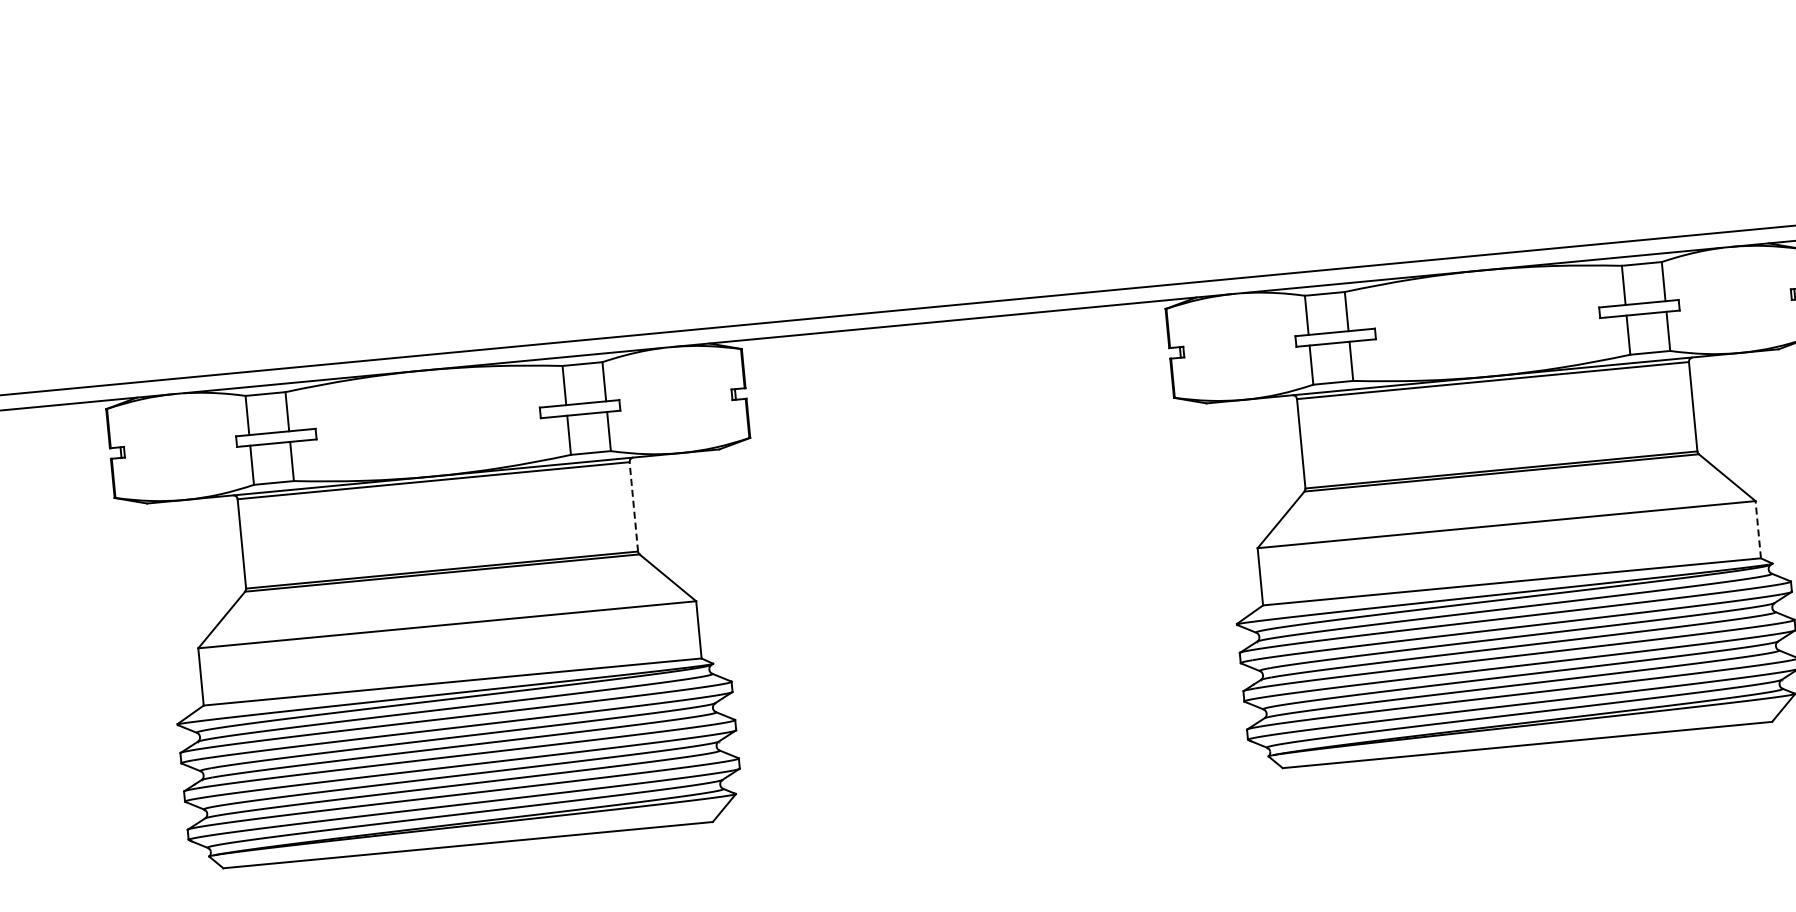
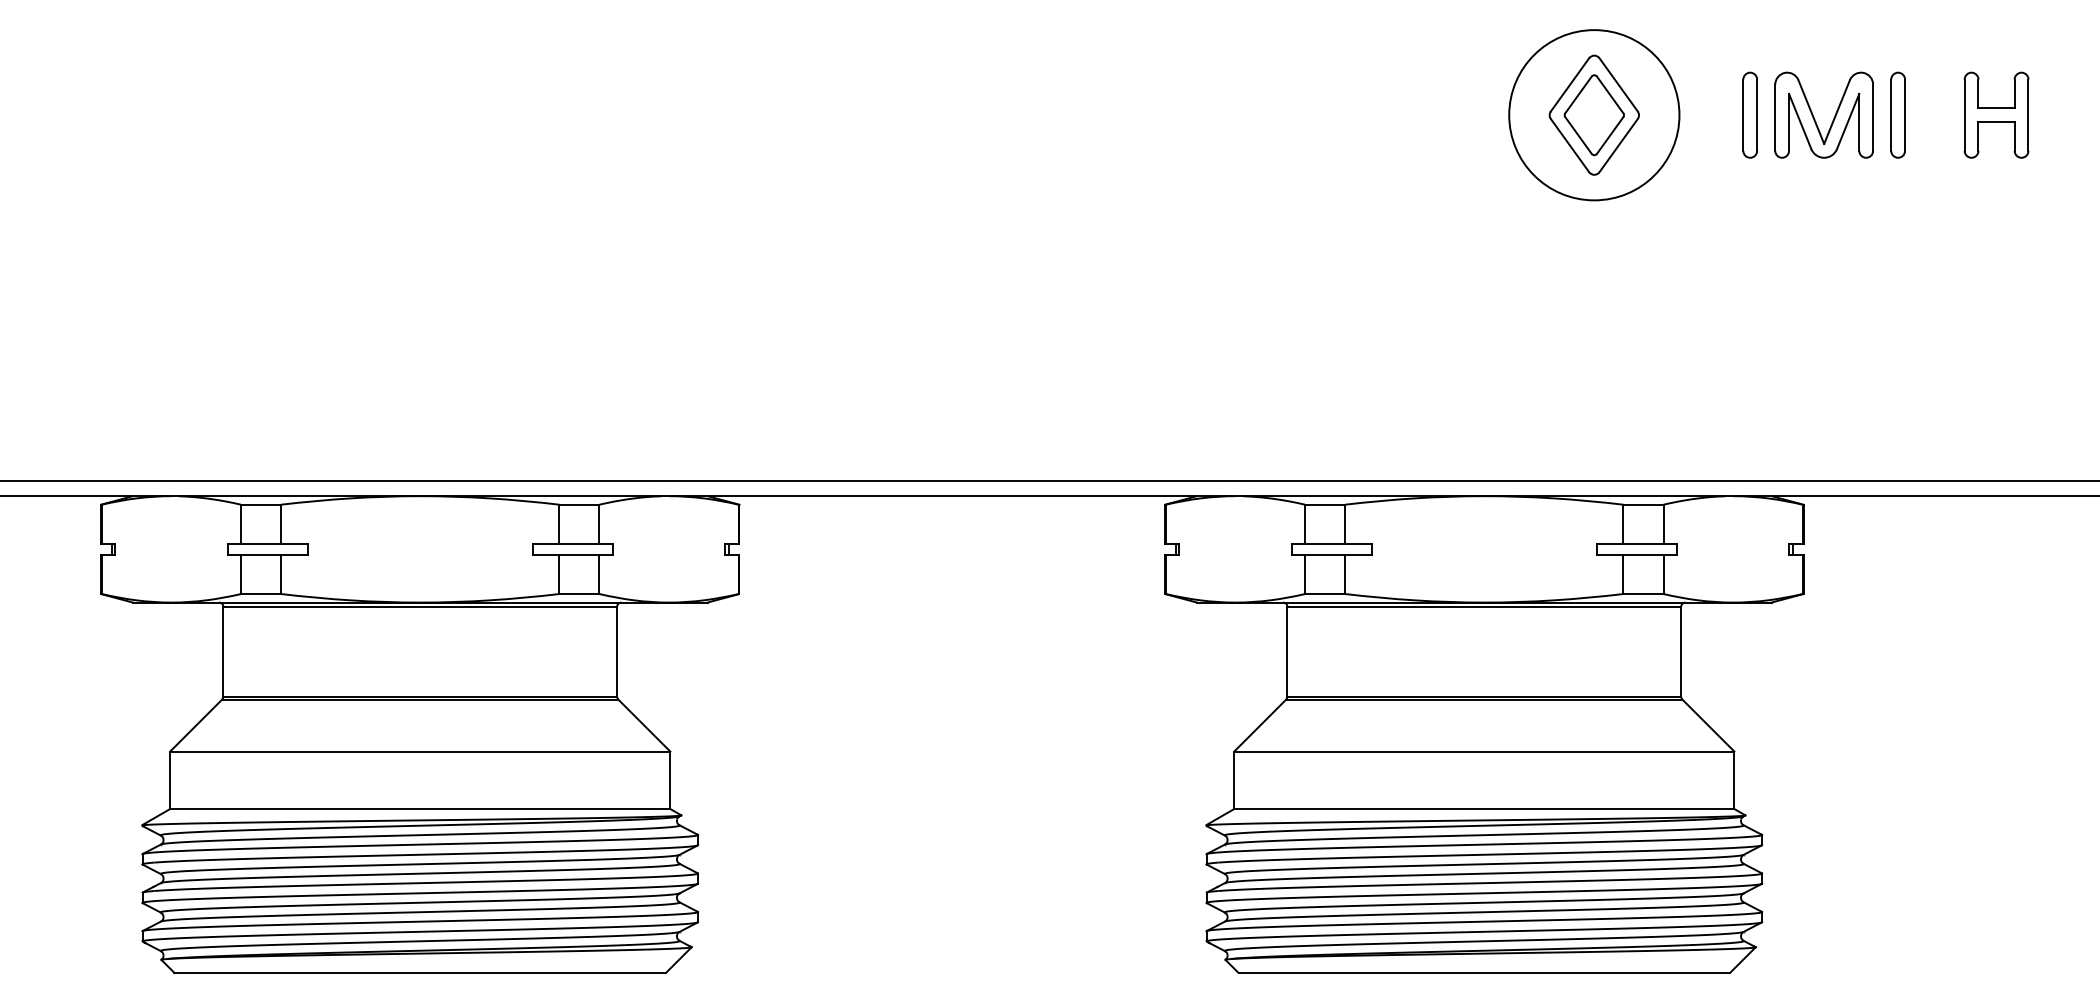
line: (634, 506) -> (617, 651), dashed -> solid
line: (1758, 529) -> (1734, 780), dashed -> solid

